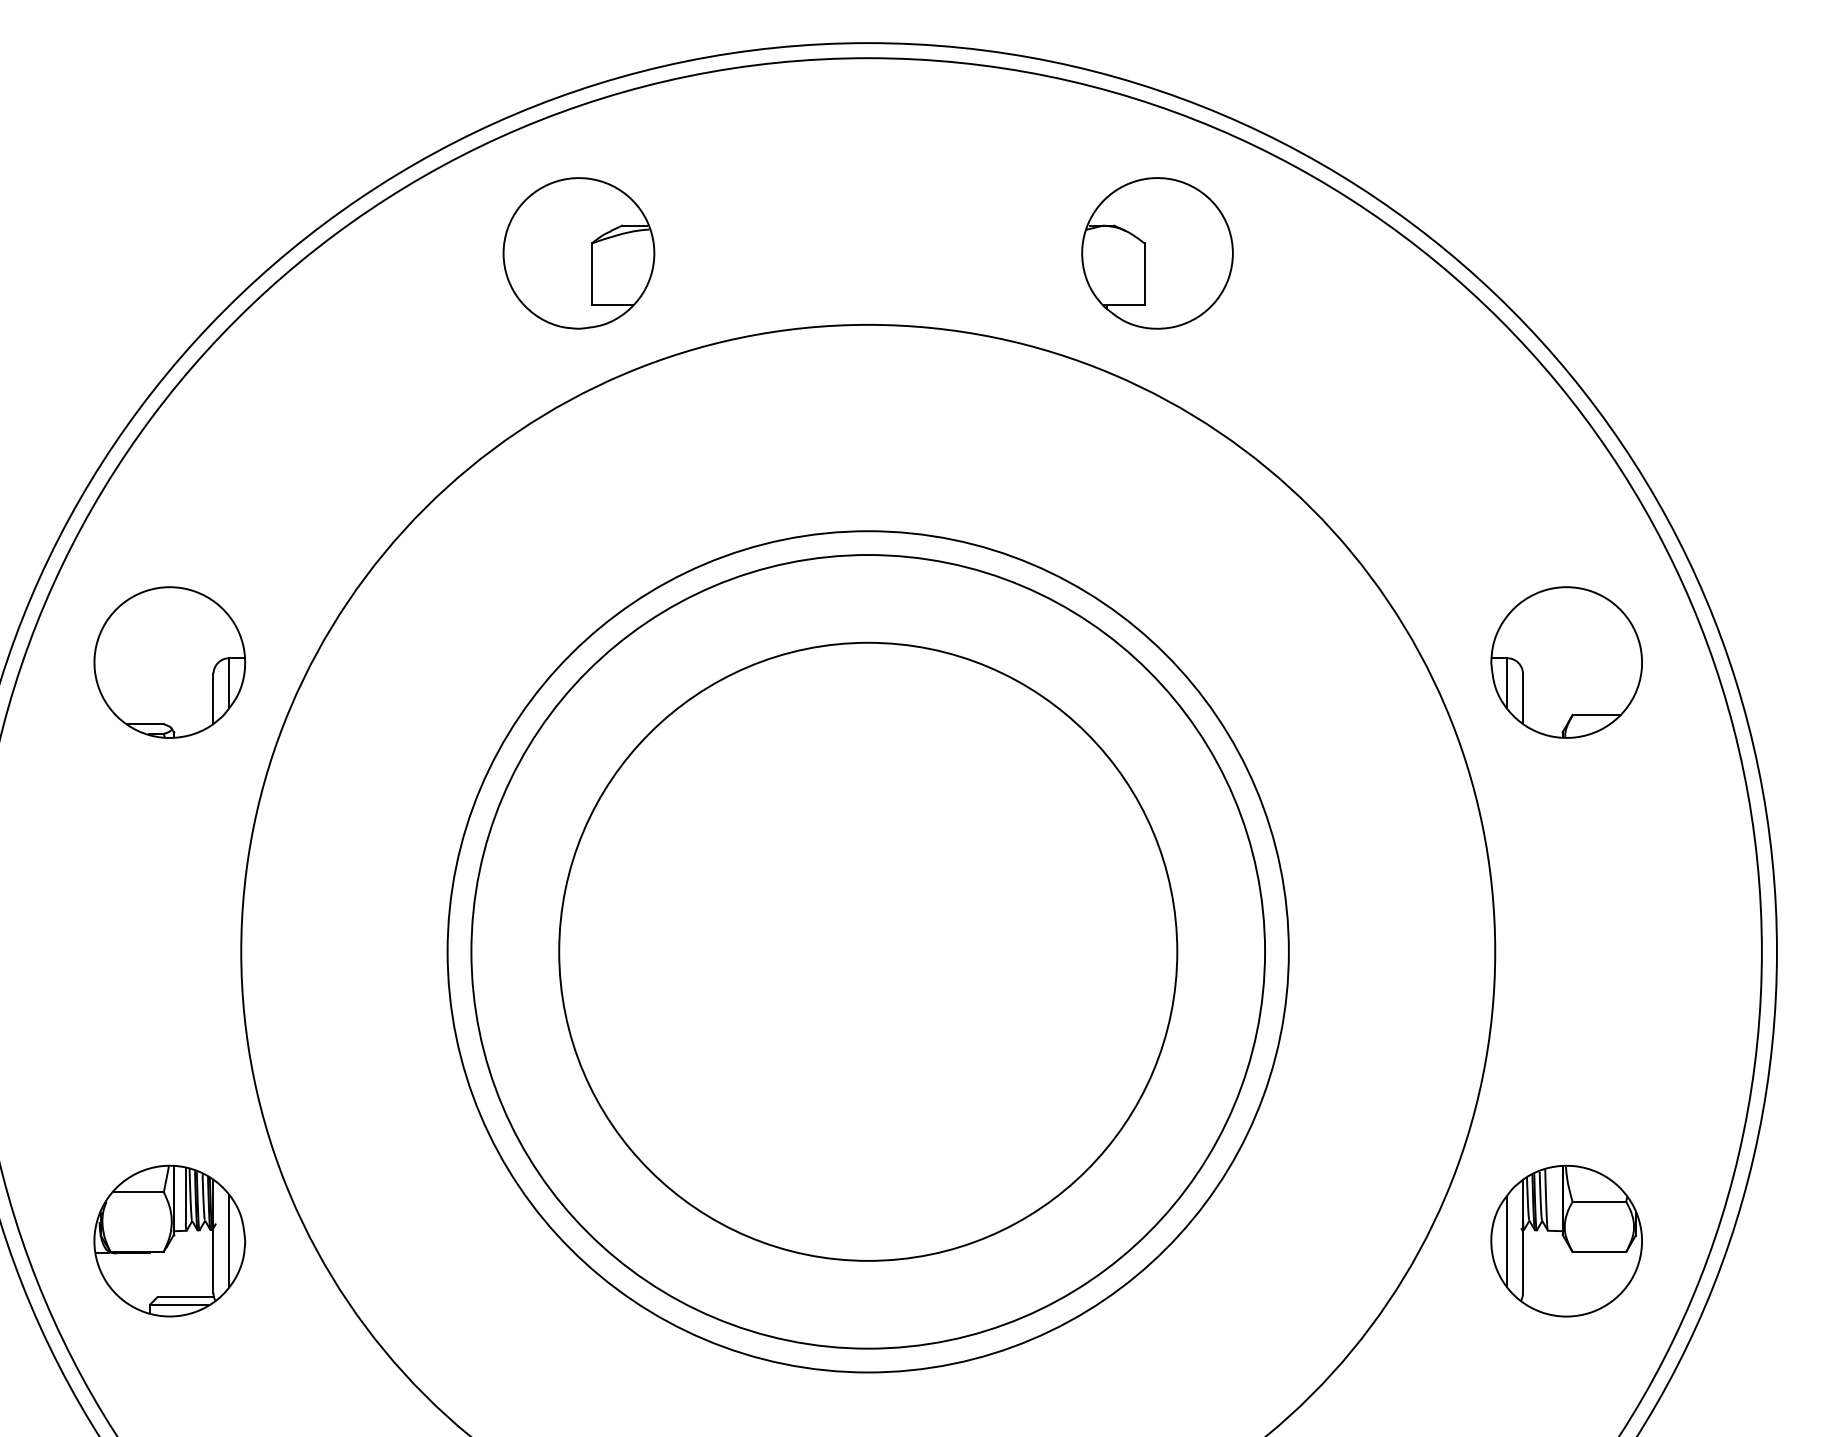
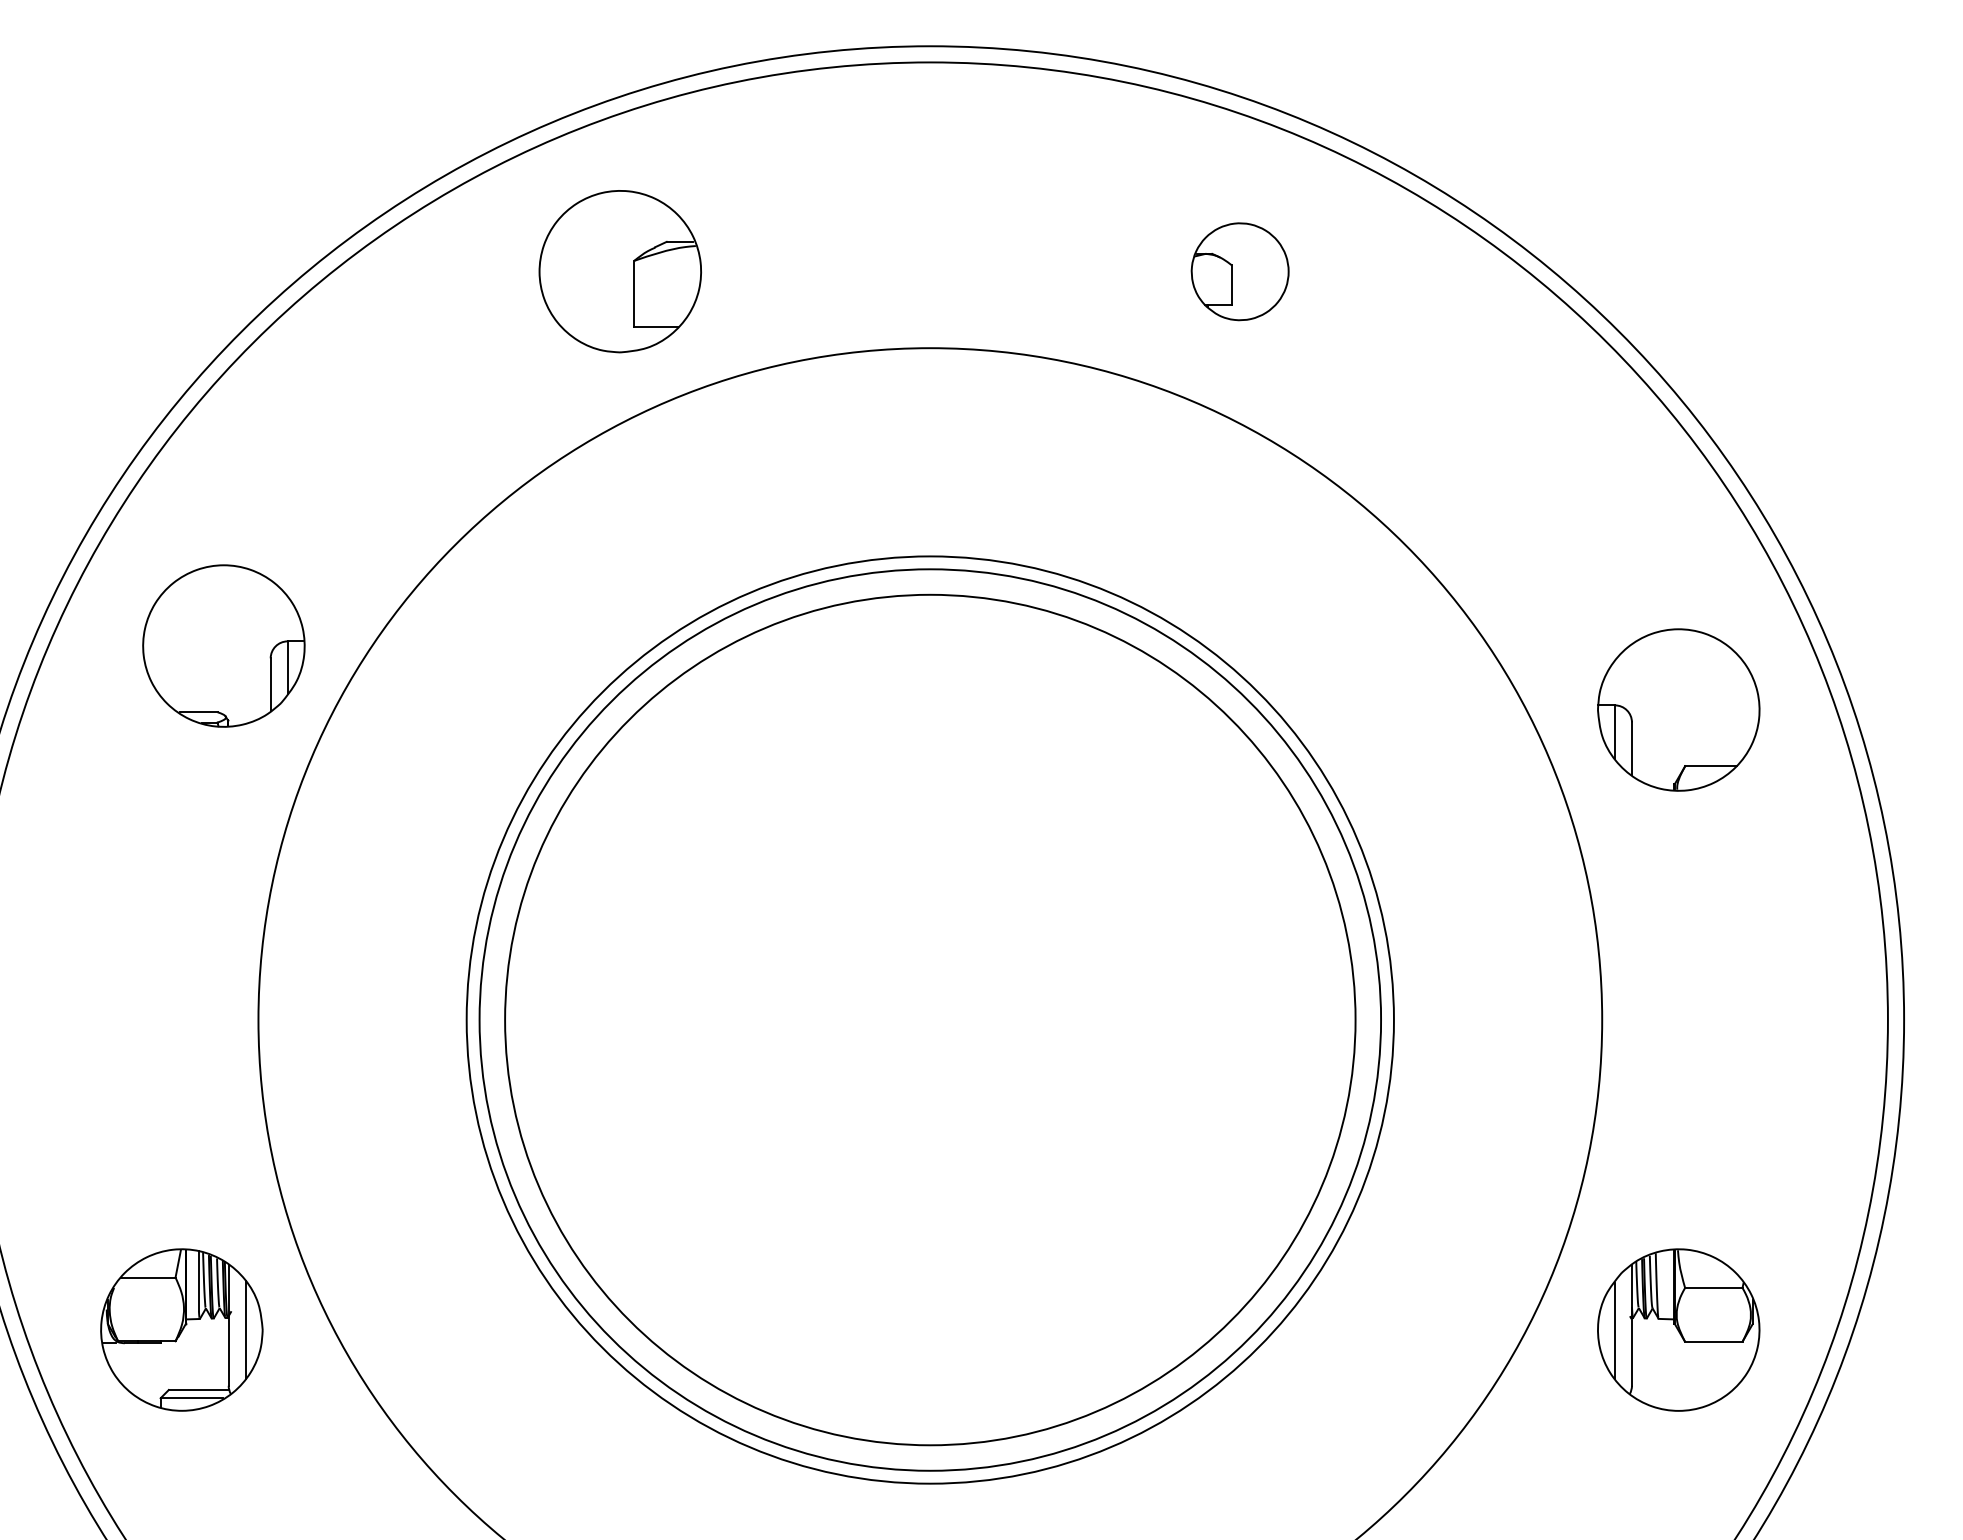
part: (1156, 253) -> (1239, 271), size x0.6
part: (169, 662) -> (223, 645), moved
circle: (868, 951) -> (930, 1019), size x1.4

